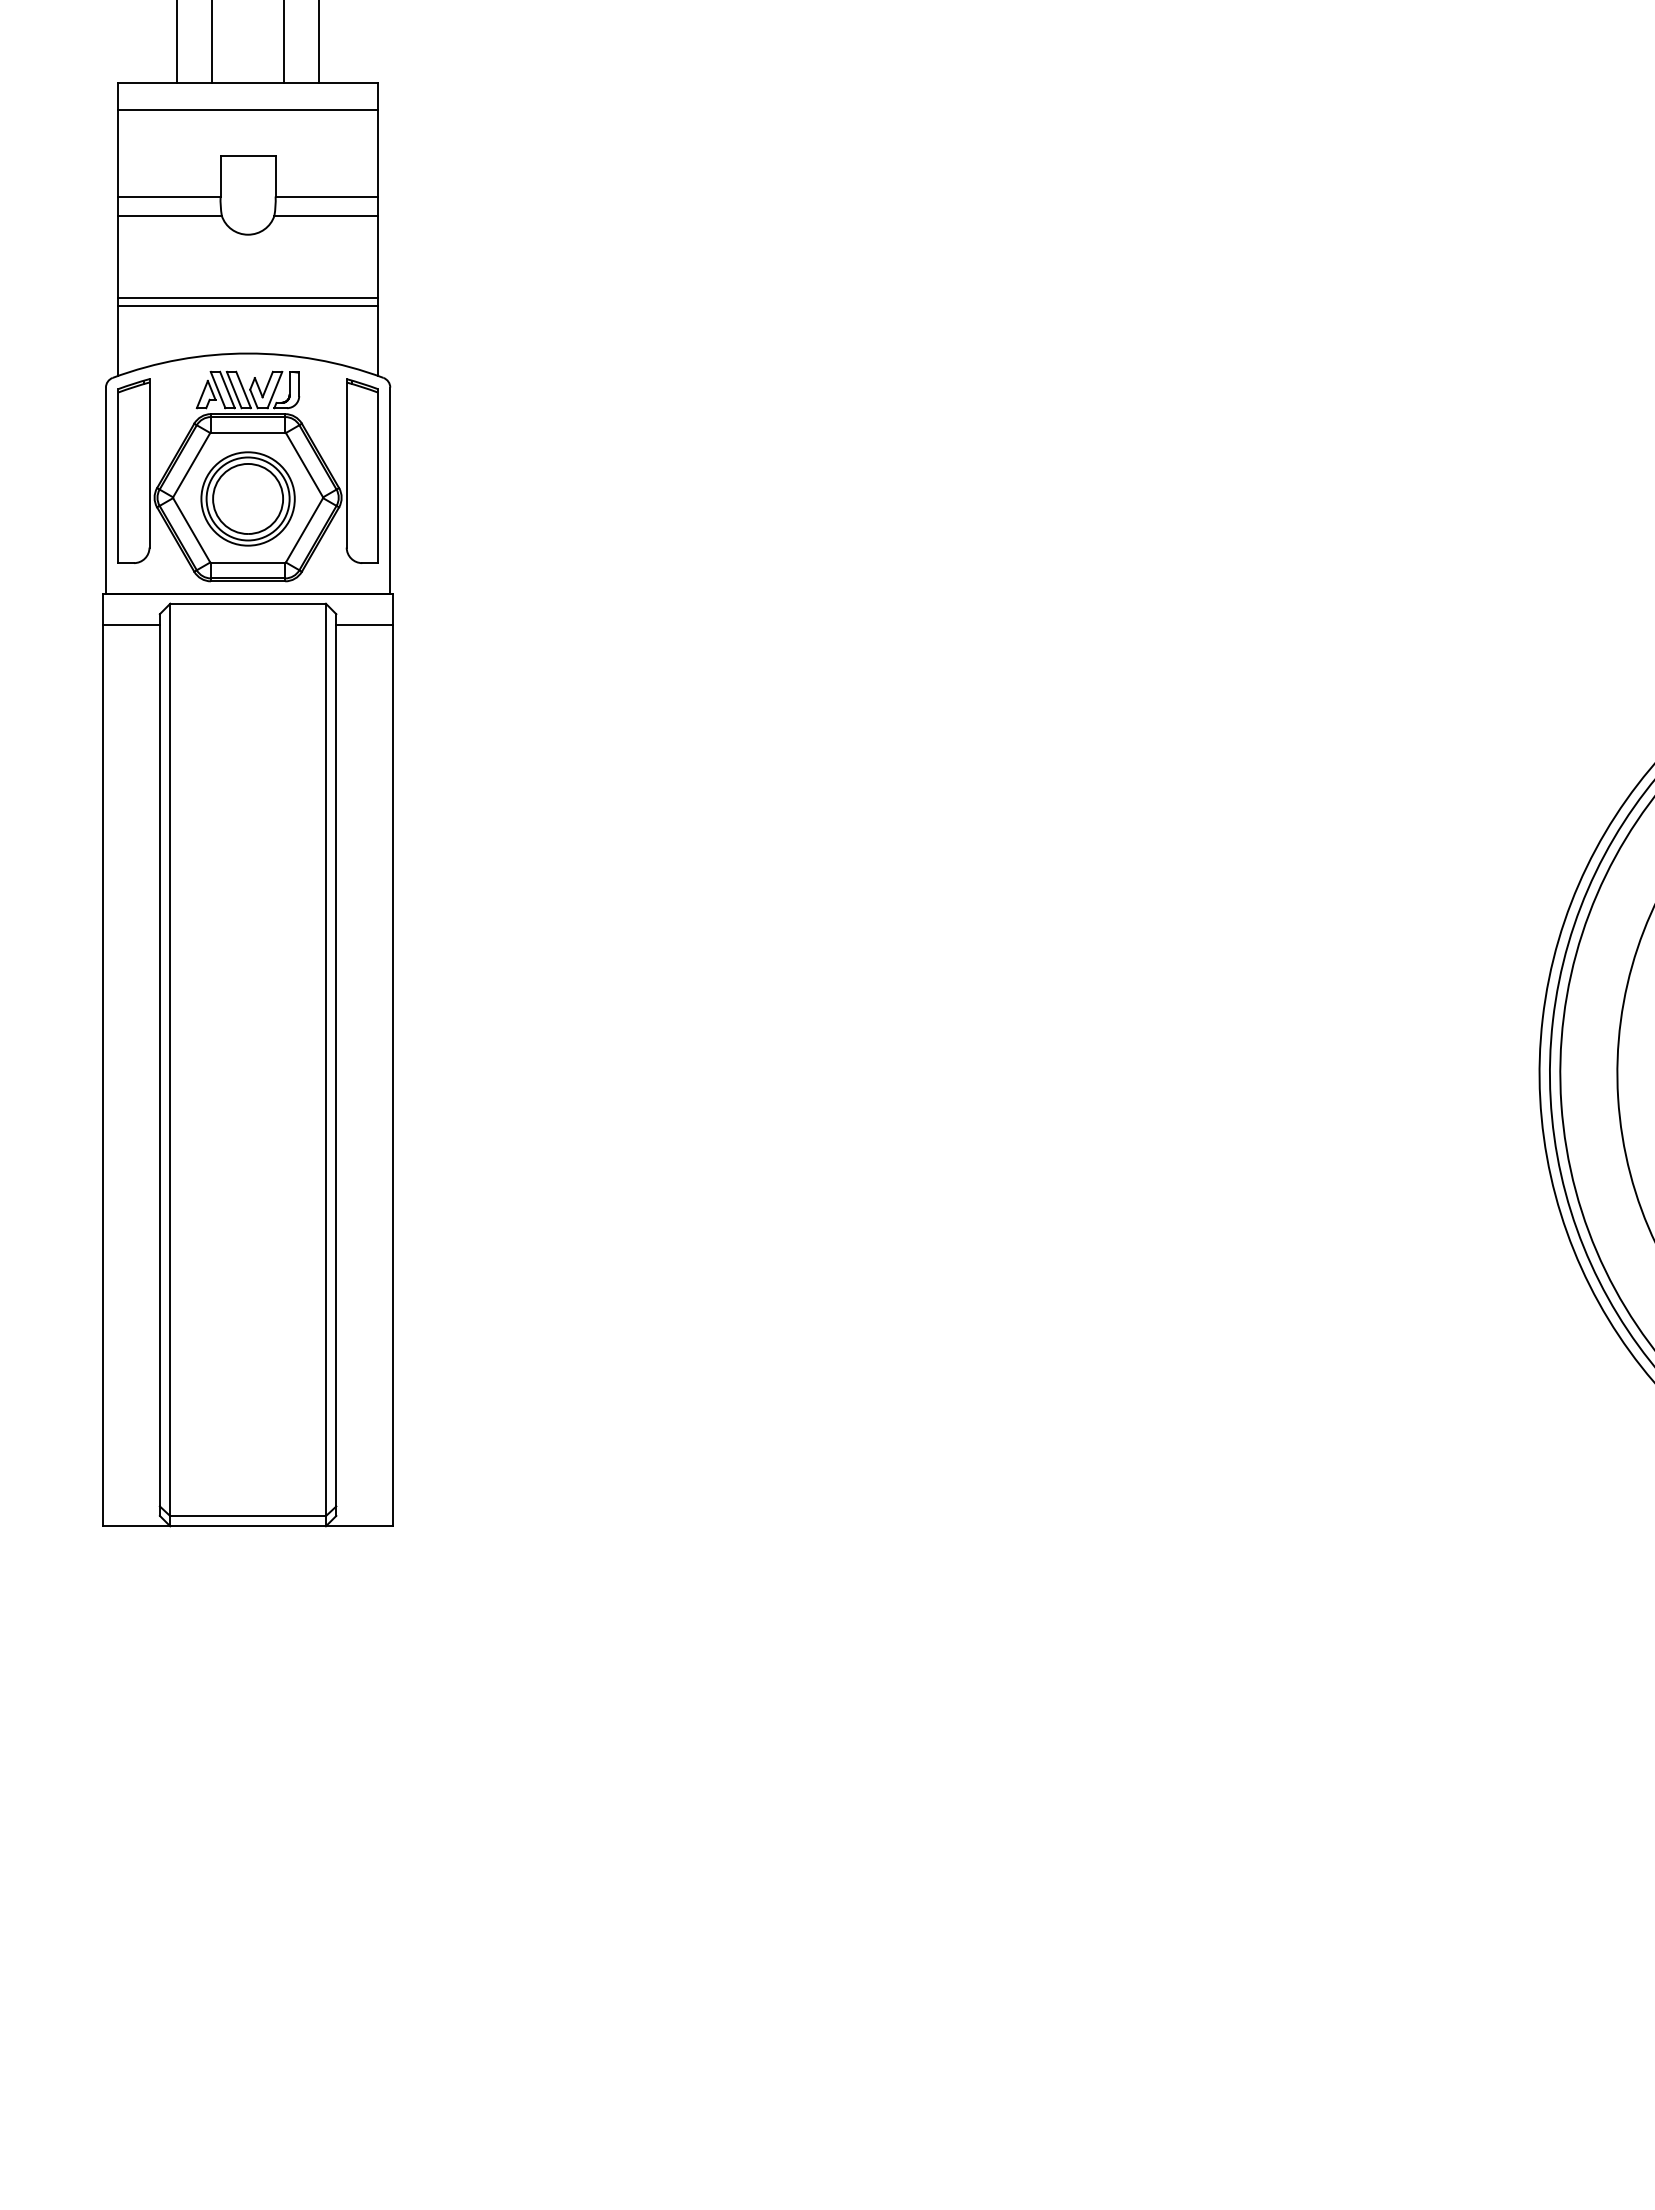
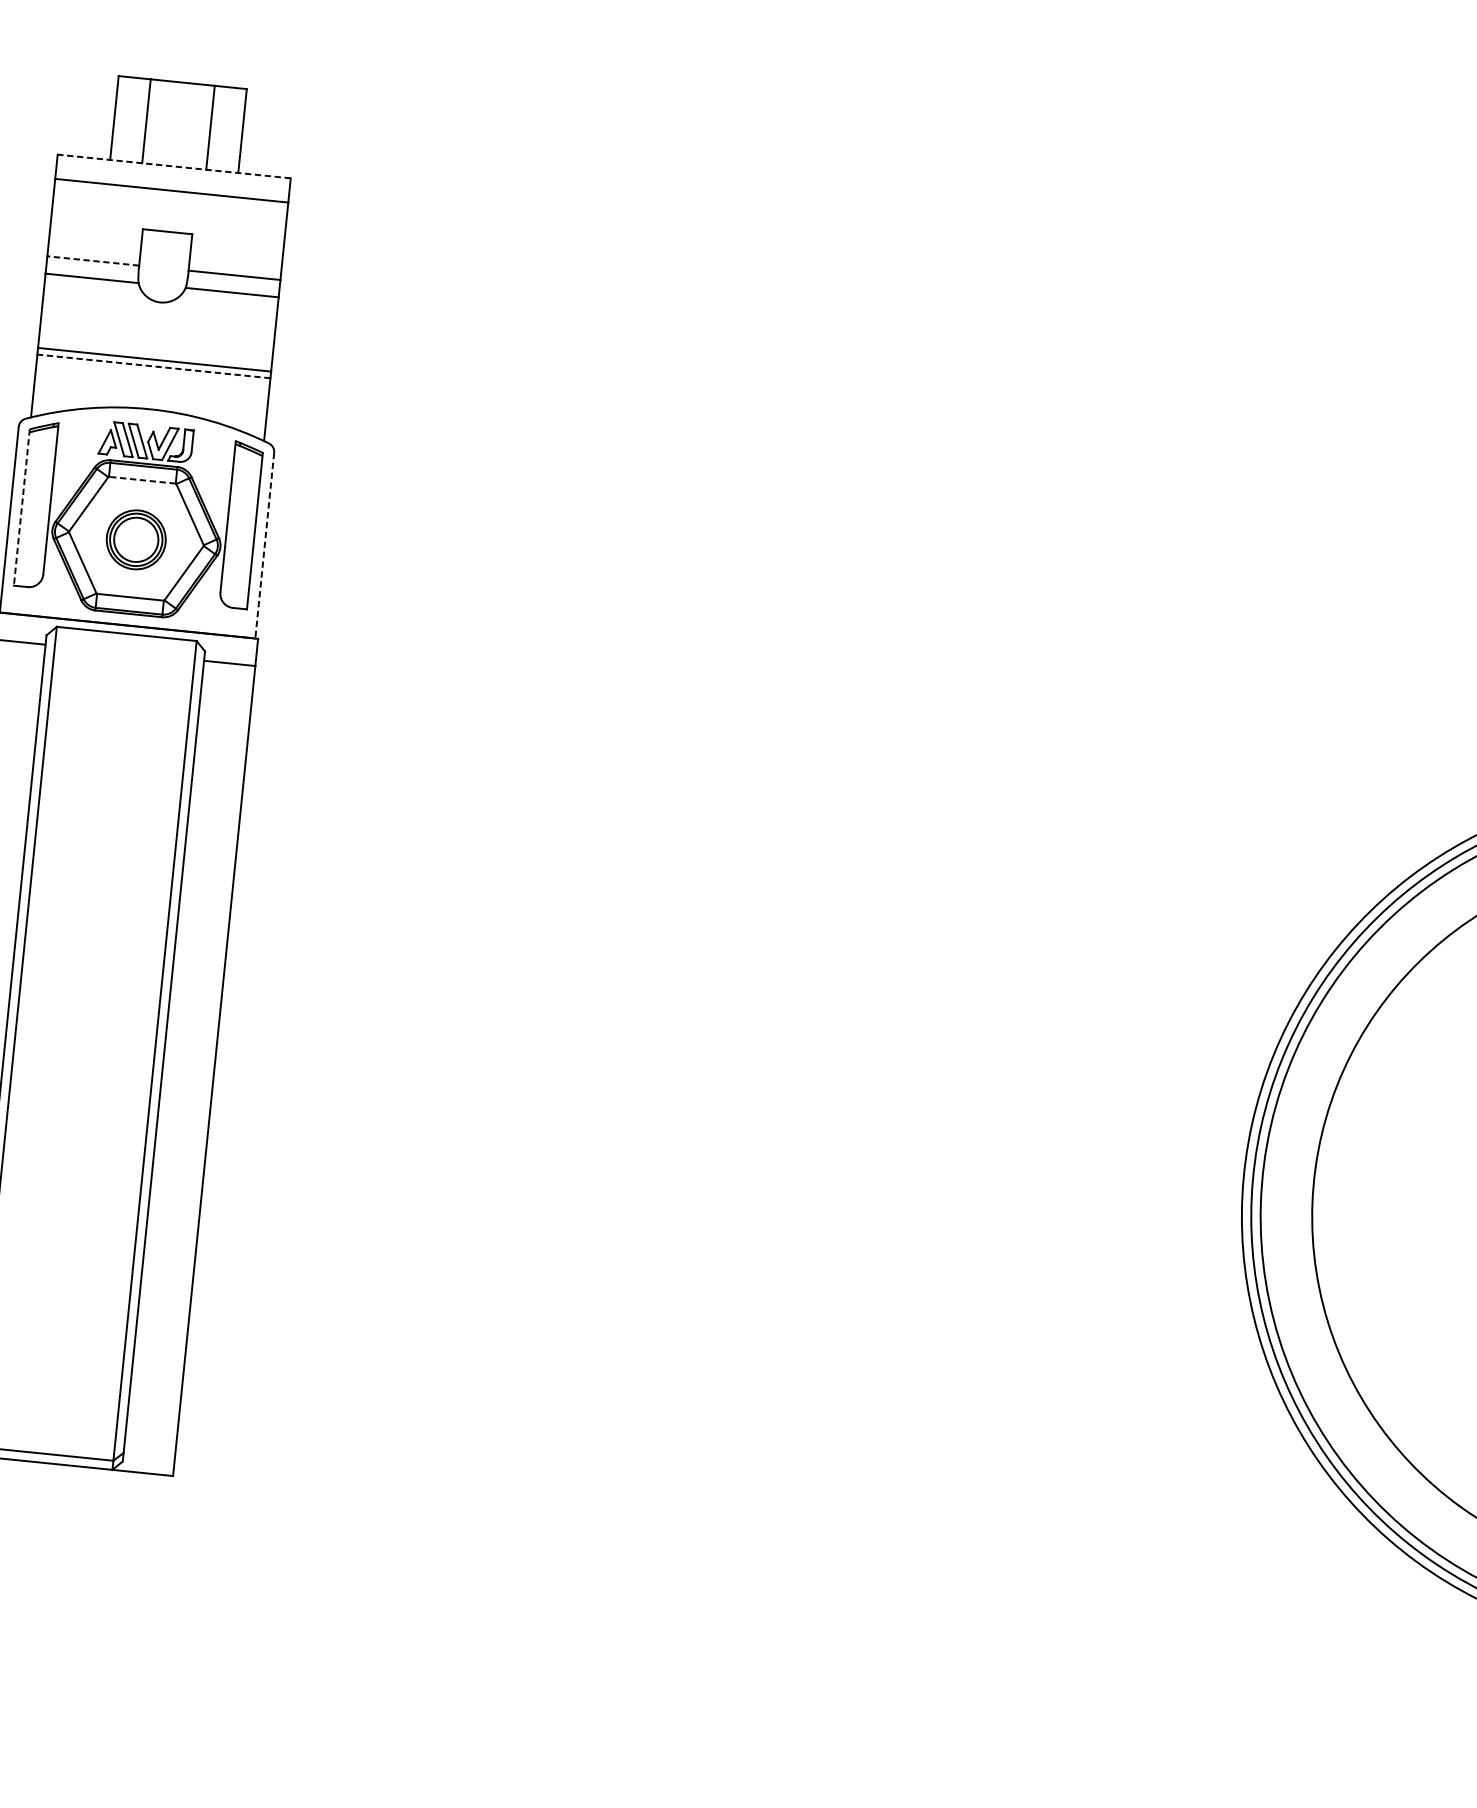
line: (248, 83) -> (174, 166), solid -> dashed
line: (169, 196) -> (93, 260), solid -> dashed
line: (248, 305) -> (154, 366), solid -> dashed
line: (247, 432) -> (141, 480), solid -> dashed
line: (118, 476) -> (21, 507), solid -> dashed
line: (390, 491) -> (264, 546), solid -> dashed
part: (247, 498) -> (135, 539), size x0.7

